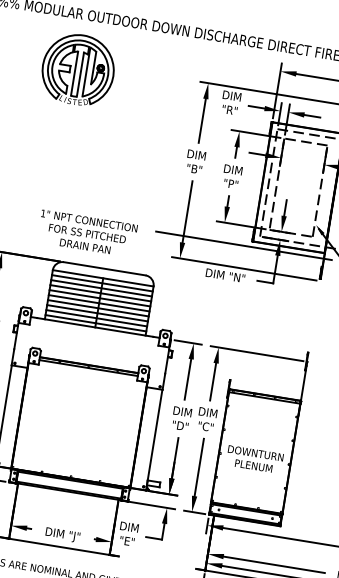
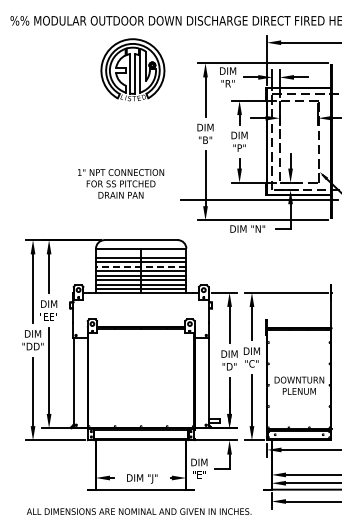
part: (77, 69) -> (132, 69), moved
text: (87, 233) -> (121, 183), moved
line: (102, 283) -> (141, 253), removed
line: (99, 298) -> (140, 266), solid -> dashed

